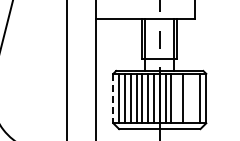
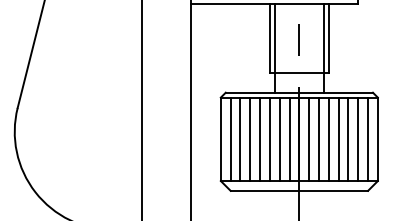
line: (113, 98) -> (221, 139), dashed -> solid
line: (177, 98) -> (329, 139), added
line: (188, 98) -> (347, 139), added
line: (194, 98) -> (357, 139), added

